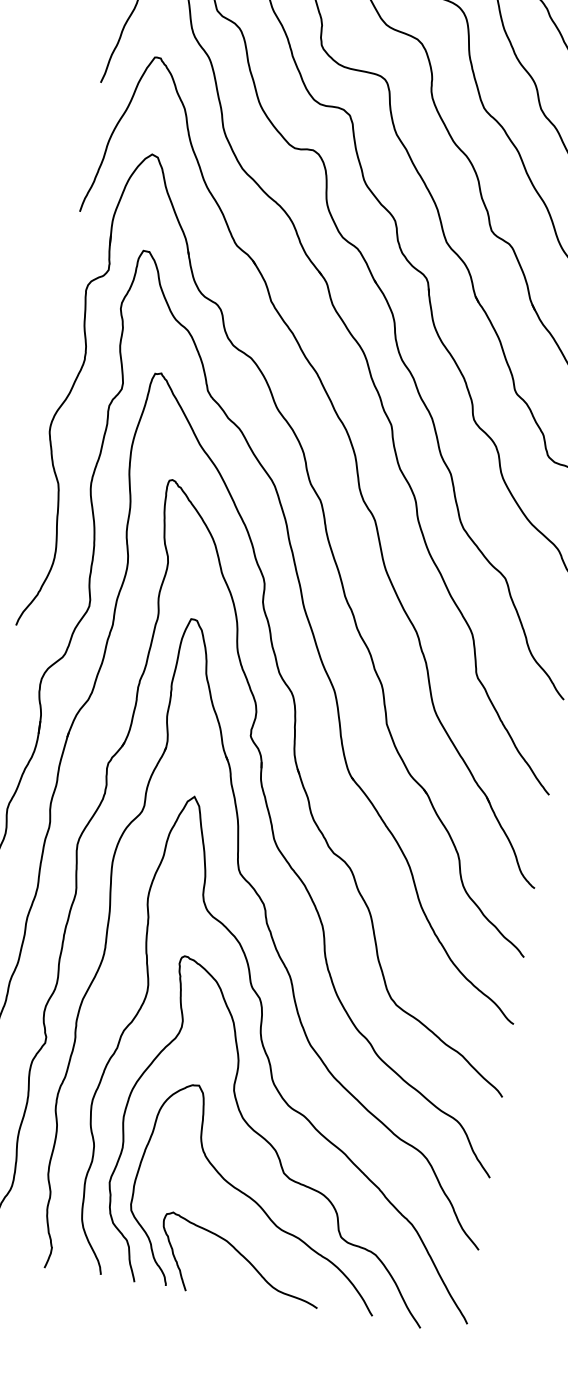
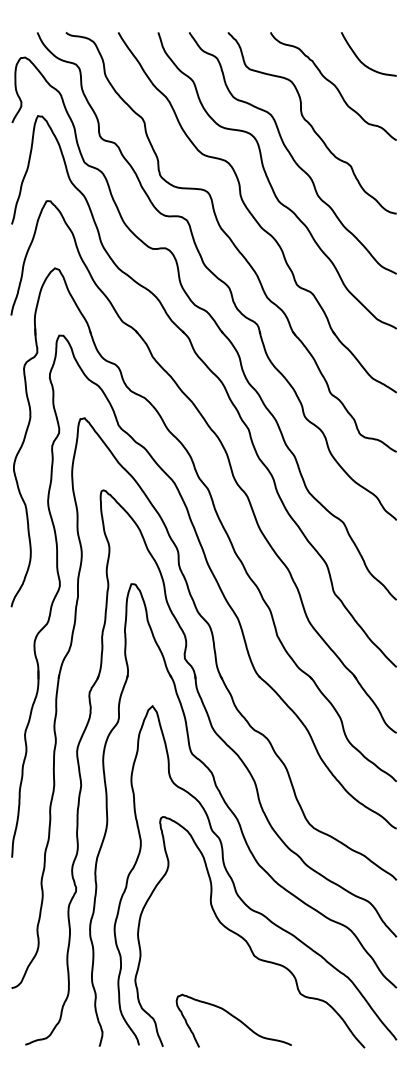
curve: (257, 1202) -> (239, 978), removed

